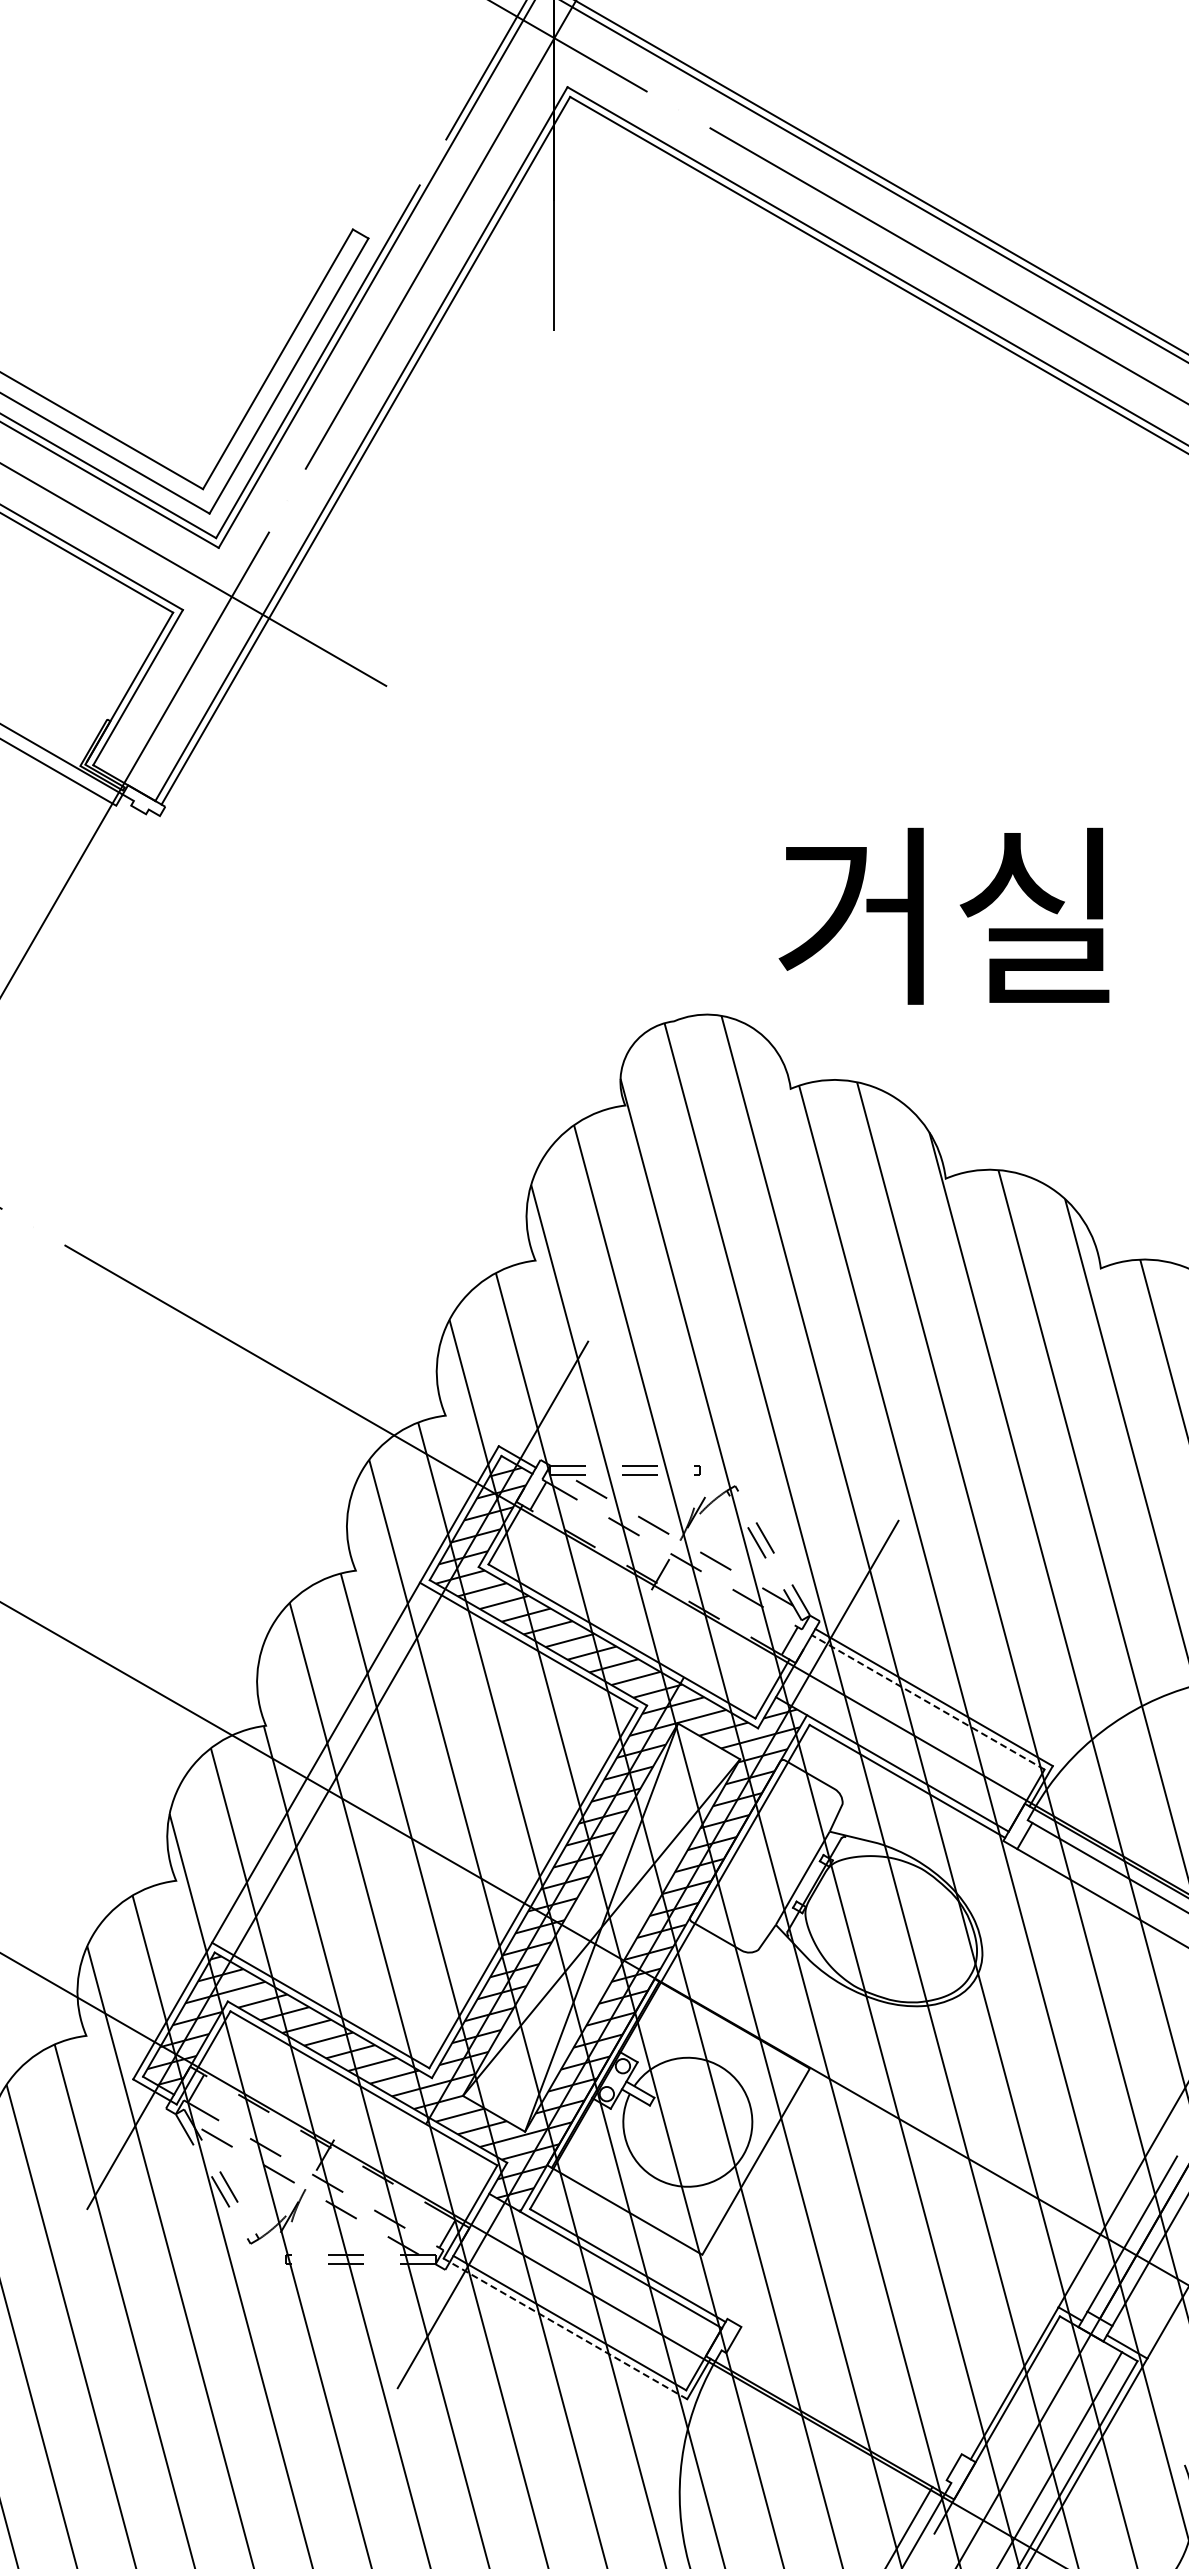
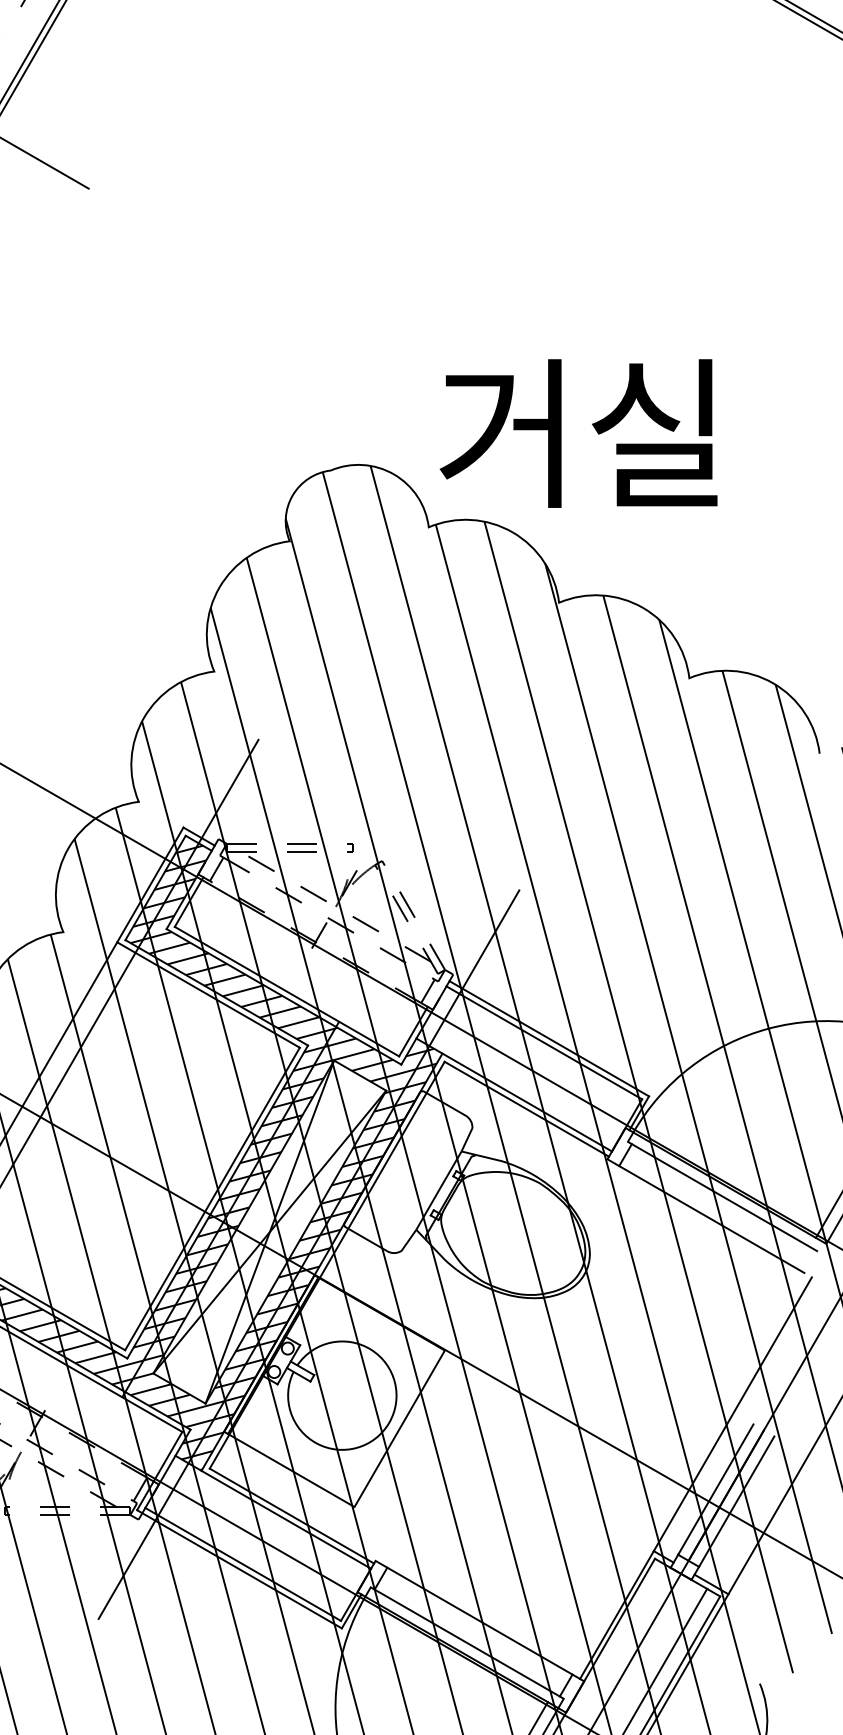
text: (943, 915) -> (578, 432), moved
line: (927, 1702) -> (543, 1042), dashed -> solid
line: (565, 2328) -> (239, 1568), dashed -> solid
line: (851, 2390) -> (479, 1621), added
line: (836, 2416) -> (467, 1642), added

